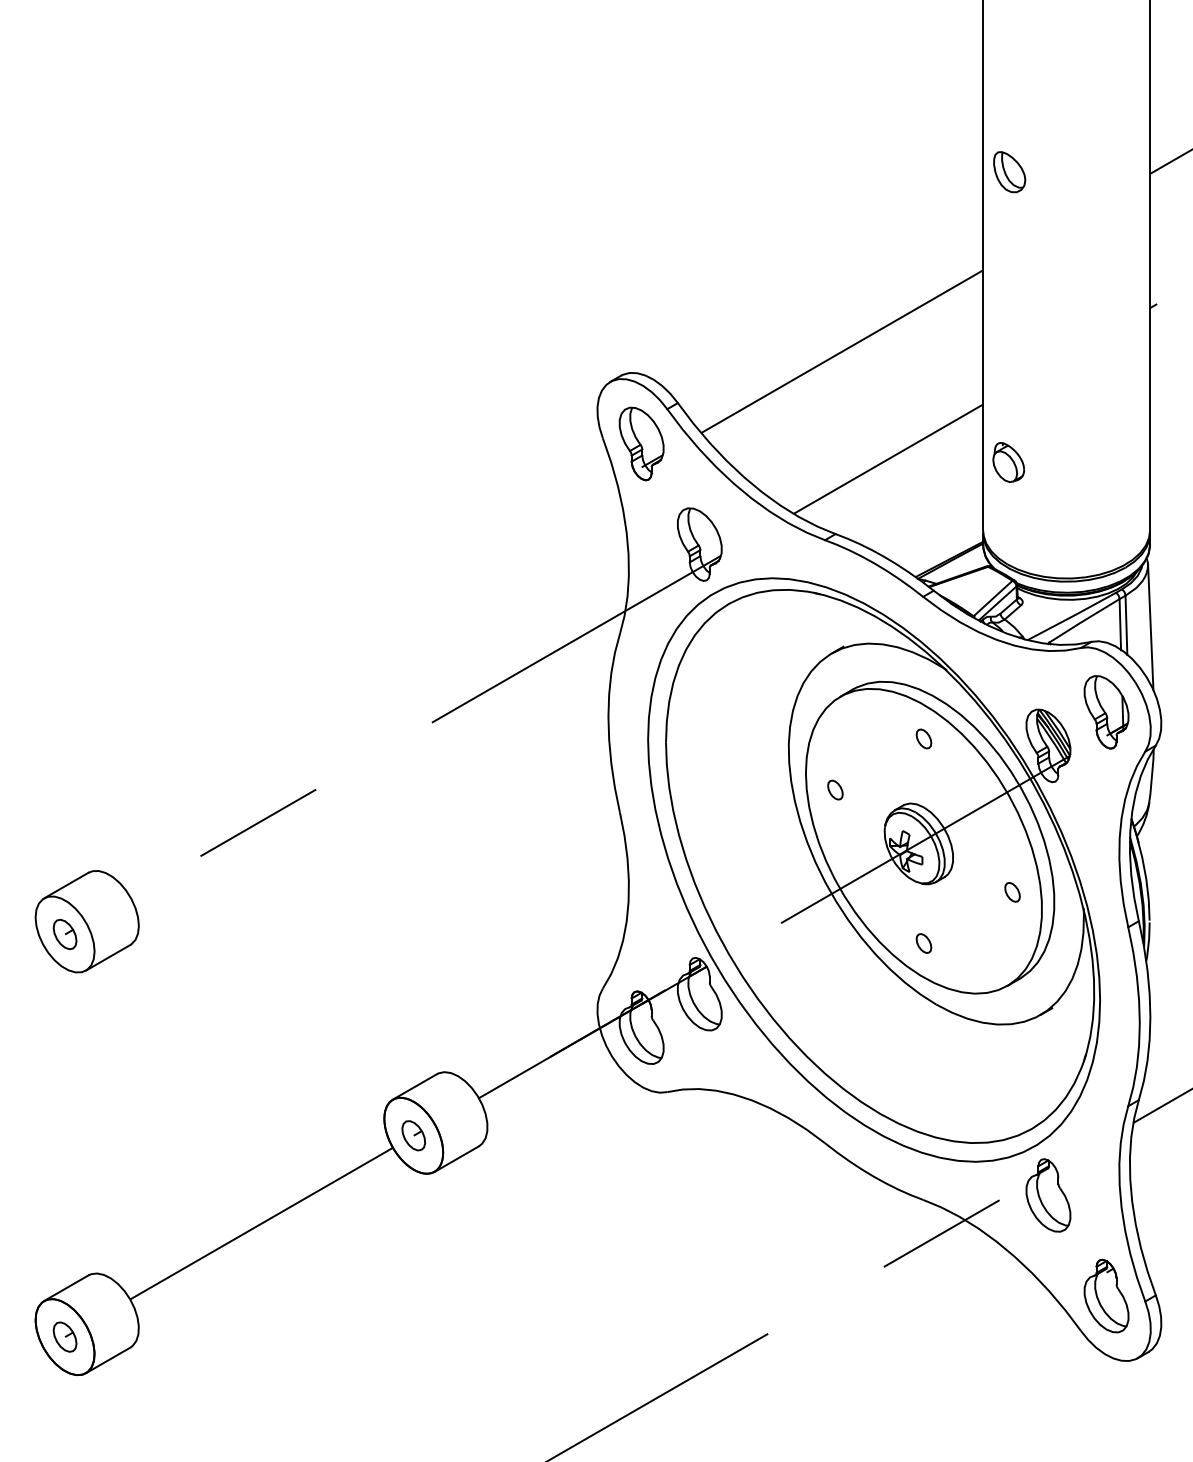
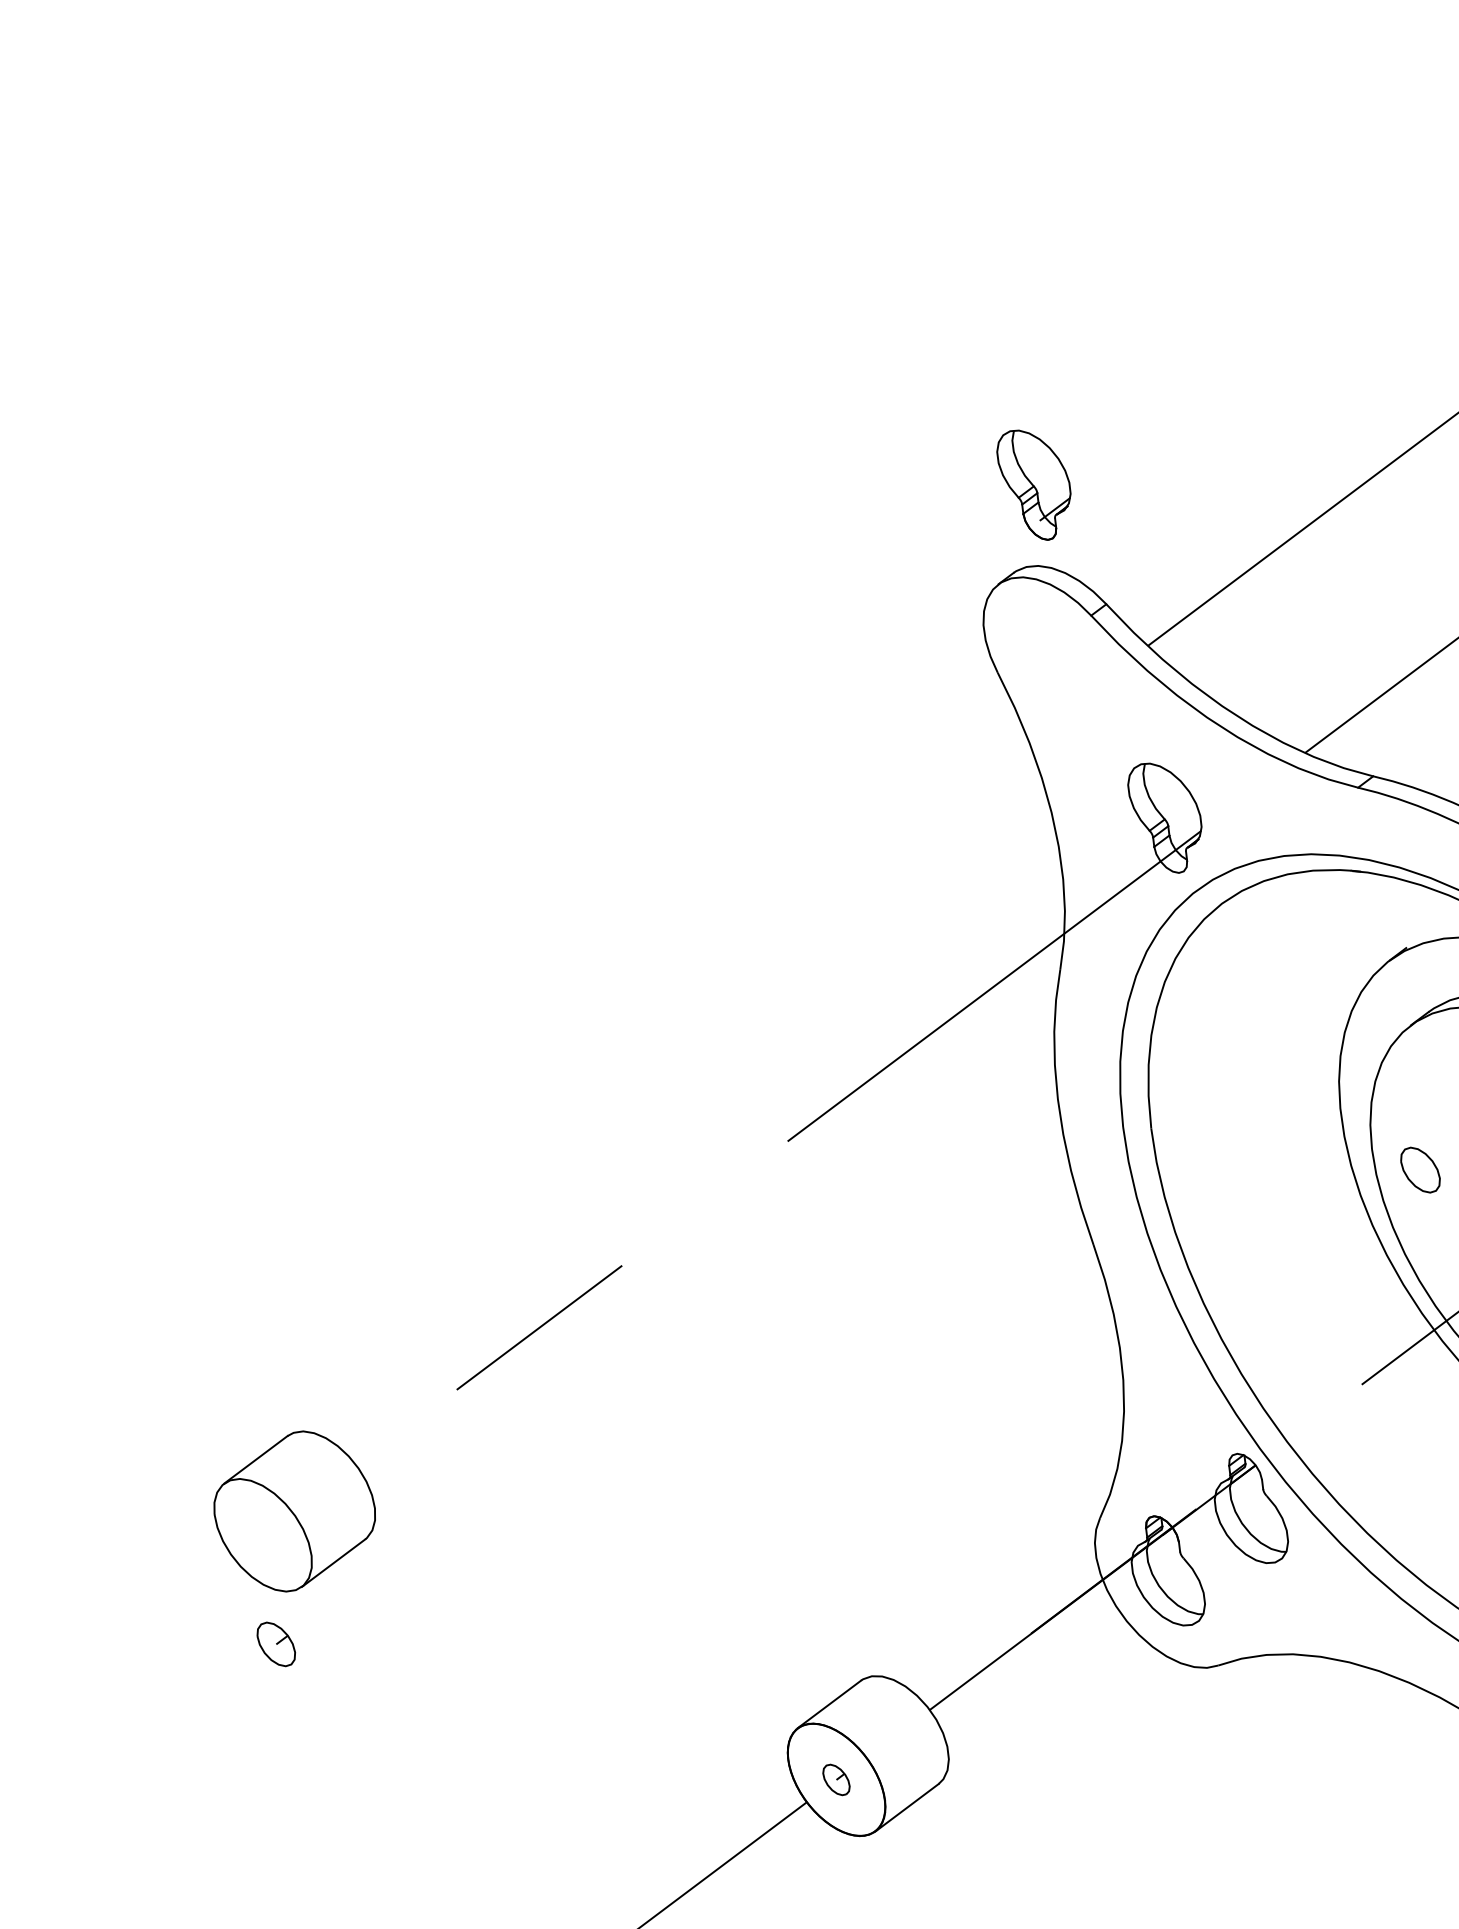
part: (641, 443) -> (1035, 484), moved
part: (835, 789) -> (1420, 1169), size x1.6
part: (64, 934) -> (275, 1644), moved
part: (413, 1135) -> (836, 1779), size x0.7

